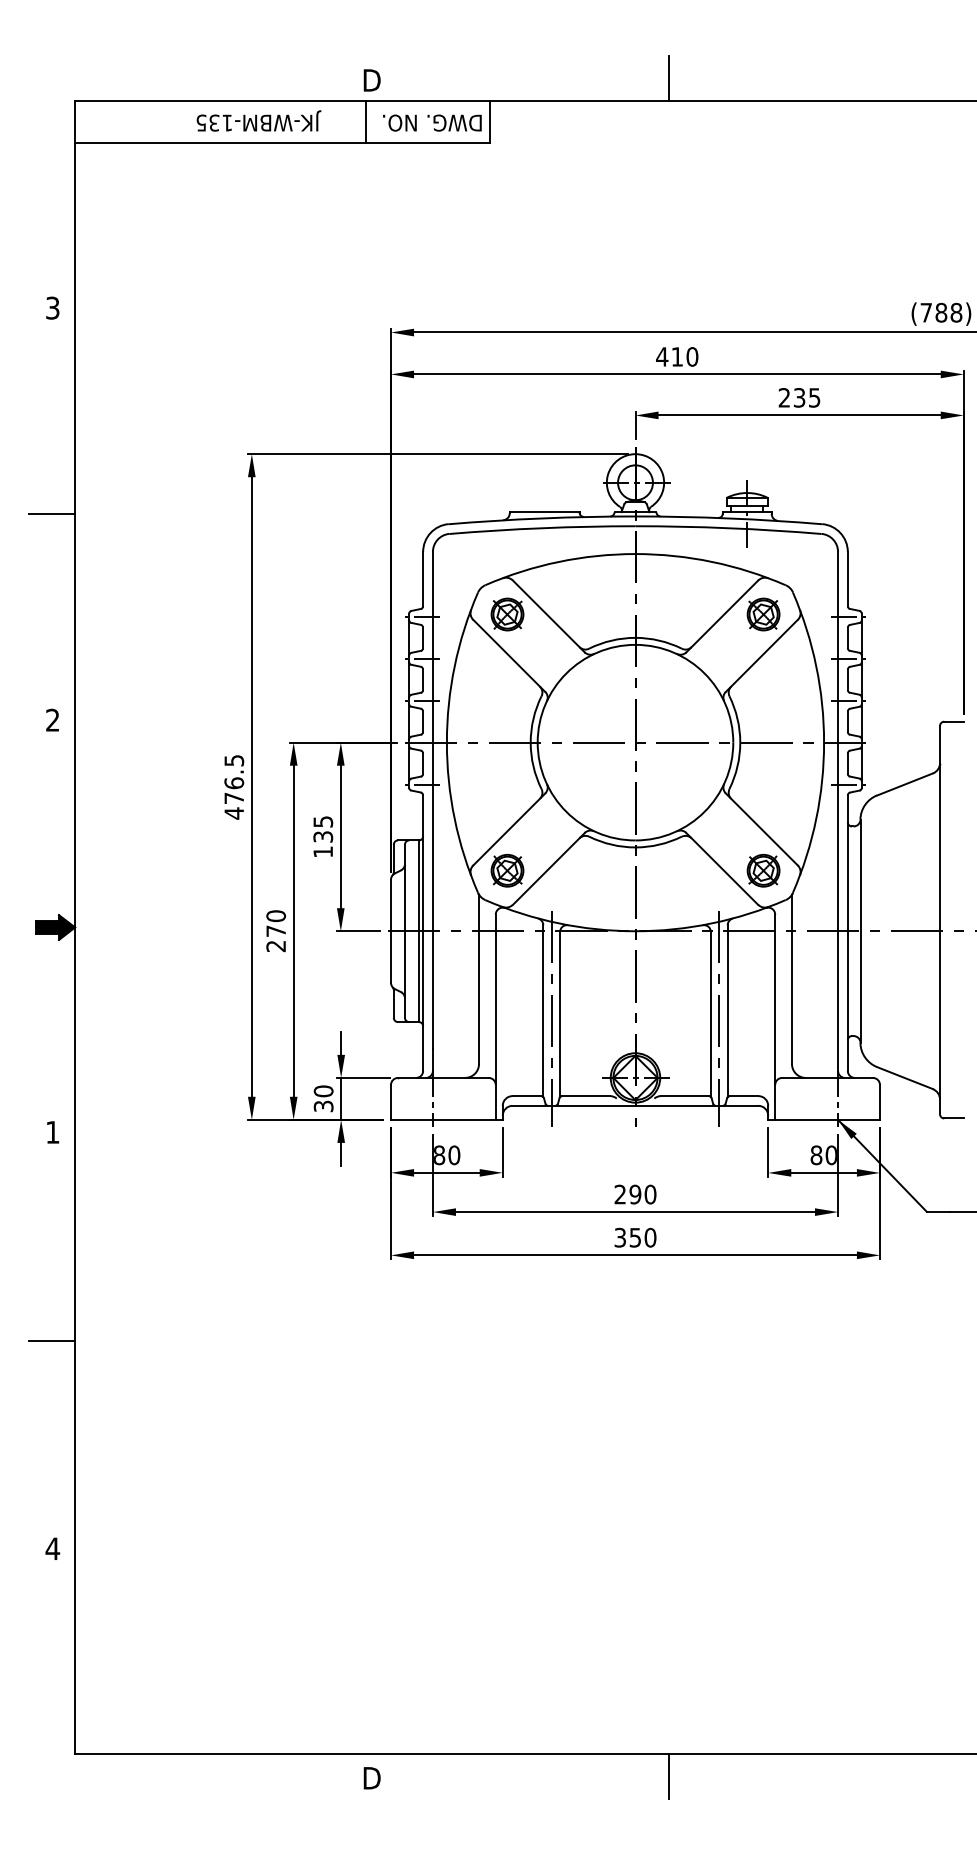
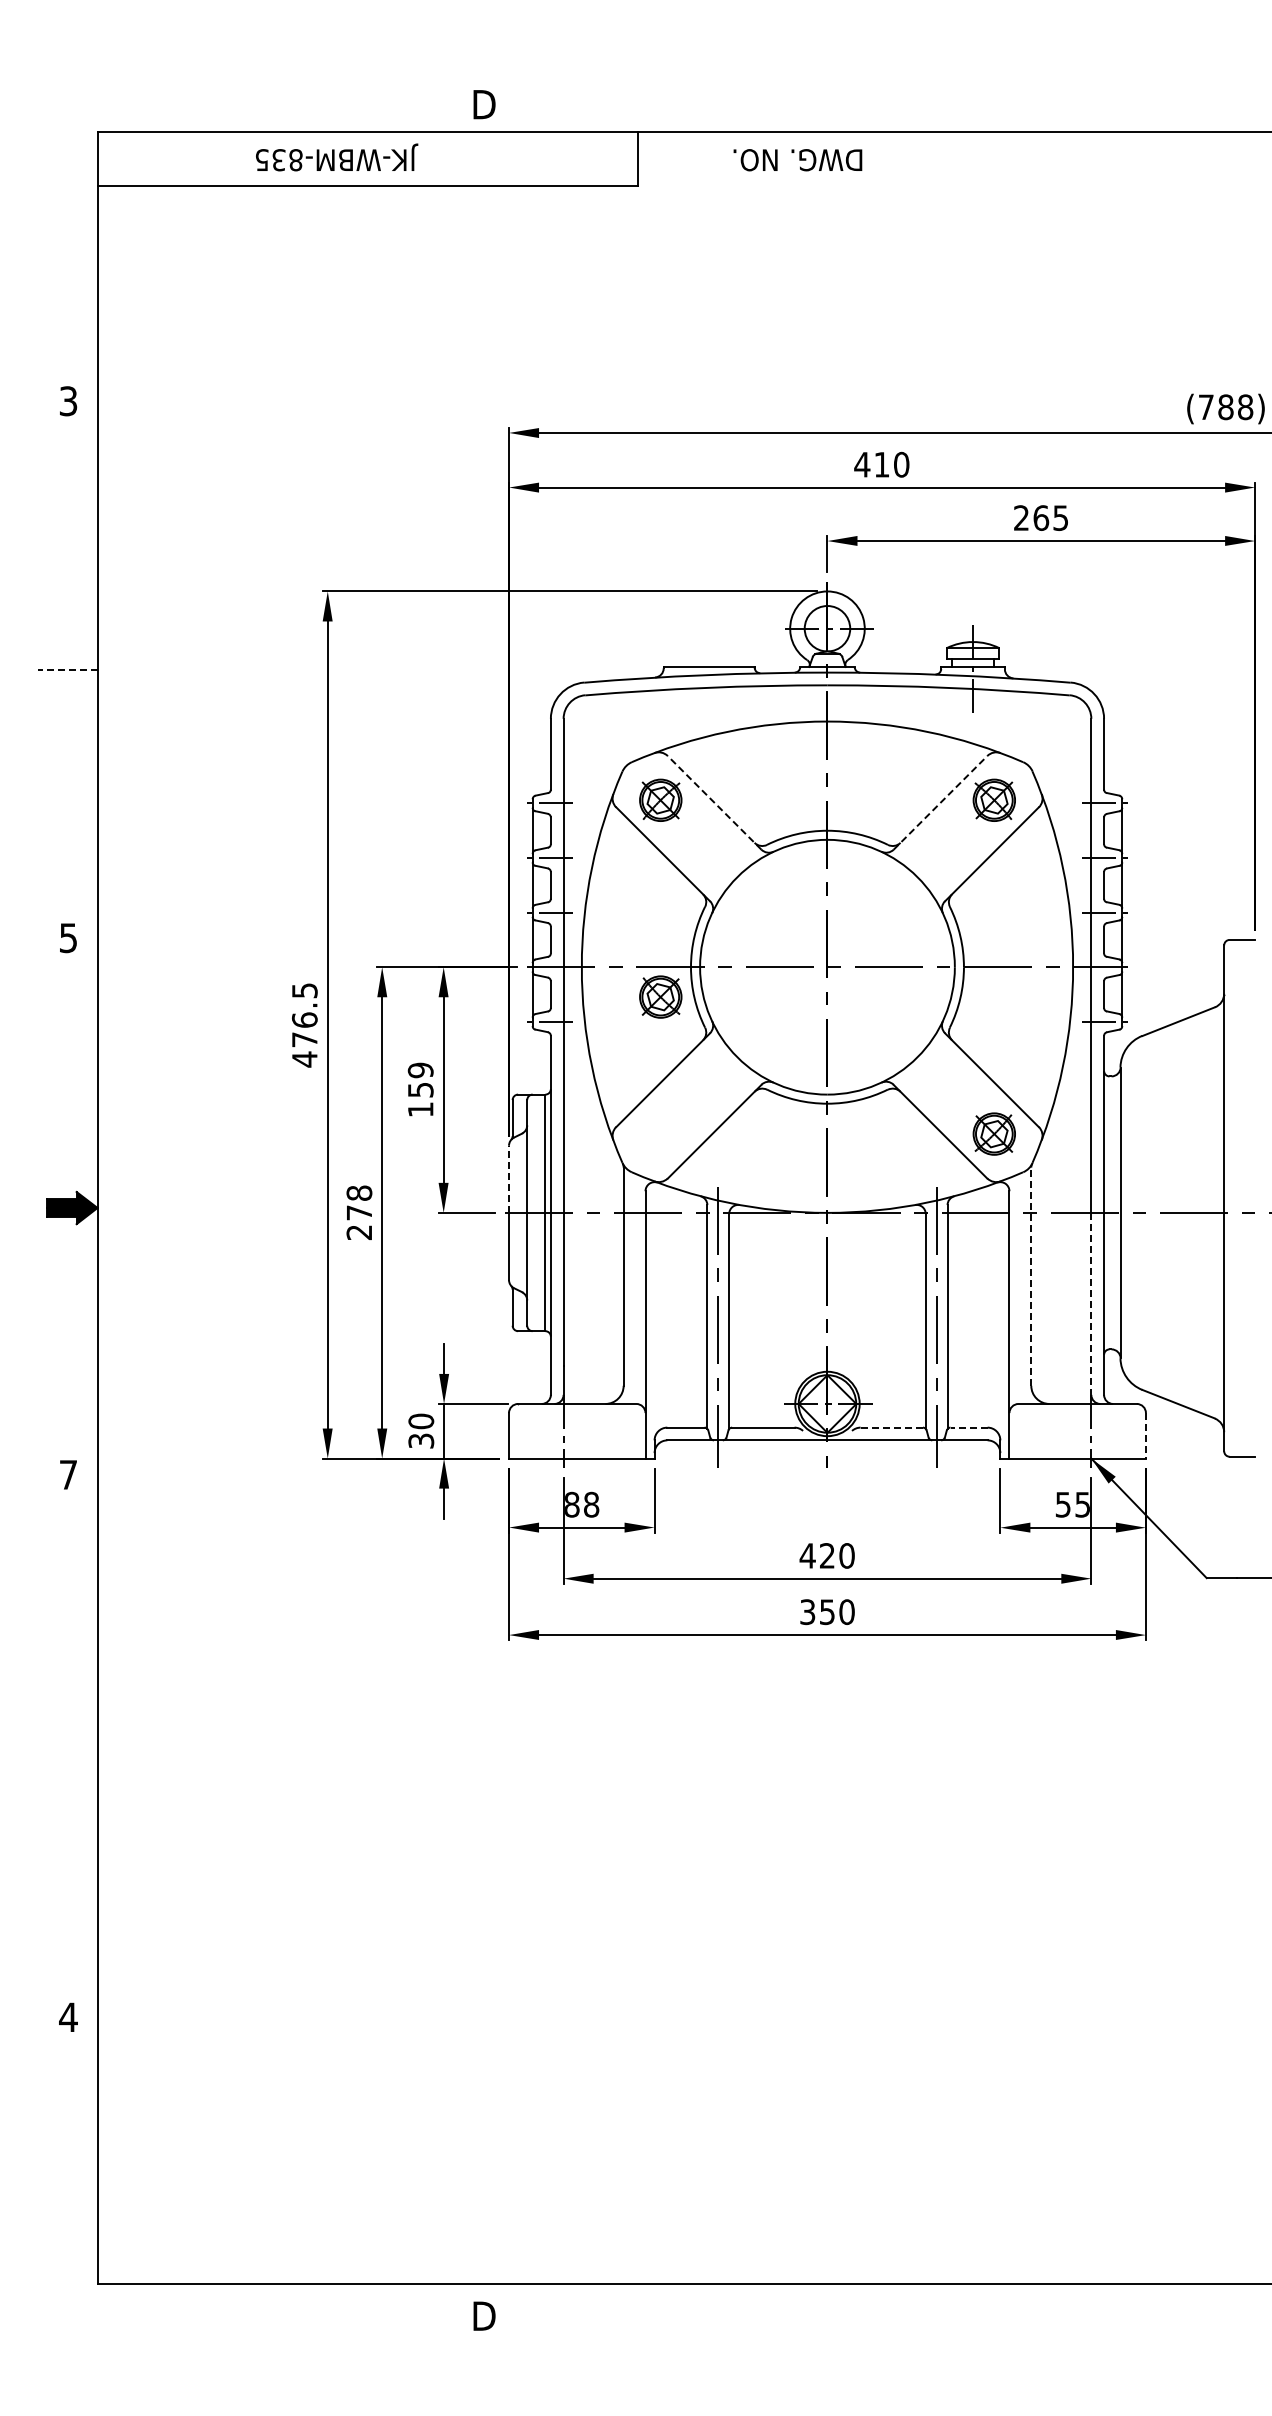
line: (668, 78) -> (870, 101), removed
line: (366, 121) -> (476, 158), removed
text: (227, 123) -> (295, 160), JK-WBM-135 -> JK-WBM-835
text: (432, 123) -> (797, 160), moved
text: (799, 397) -> (1041, 517), 235 -> 265
line: (52, 514) -> (67, 669), solid -> dashed
line: (548, 616) -> (714, 802), solid -> dashed
line: (722, 616) -> (940, 802), solid -> dashed
text: (52, 720) -> (67, 938), 2 -> 5
text: (323, 828) -> (420, 1079), 135 -> 159
part: (507, 870) -> (660, 996), moved
line: (391, 905) -> (509, 1179), solid -> dashed
text: (276, 915) -> (359, 1192), 270 -> 278
line: (792, 980) -> (1031, 1276), solid -> dashed
line: (838, 1000) -> (1091, 1303), solid -> dashed
line: (684, 1096) -> (891, 1427), solid -> dashed
line: (744, 1096) -> (969, 1427), solid -> dashed
line: (879, 1102) -> (1145, 1435), solid -> dashed
text: (52, 1132) -> (68, 1474), 1 -> 7
text: (454, 1155) -> (591, 1504), 80 -> 88
text: (823, 1155) -> (1072, 1504), 80 -> 55
text: (627, 1194) -> (817, 1555), 290 -> 420
line: (52, 1340) -> (67, 1746), removed
line: (668, 1776) -> (870, 2313), removed

